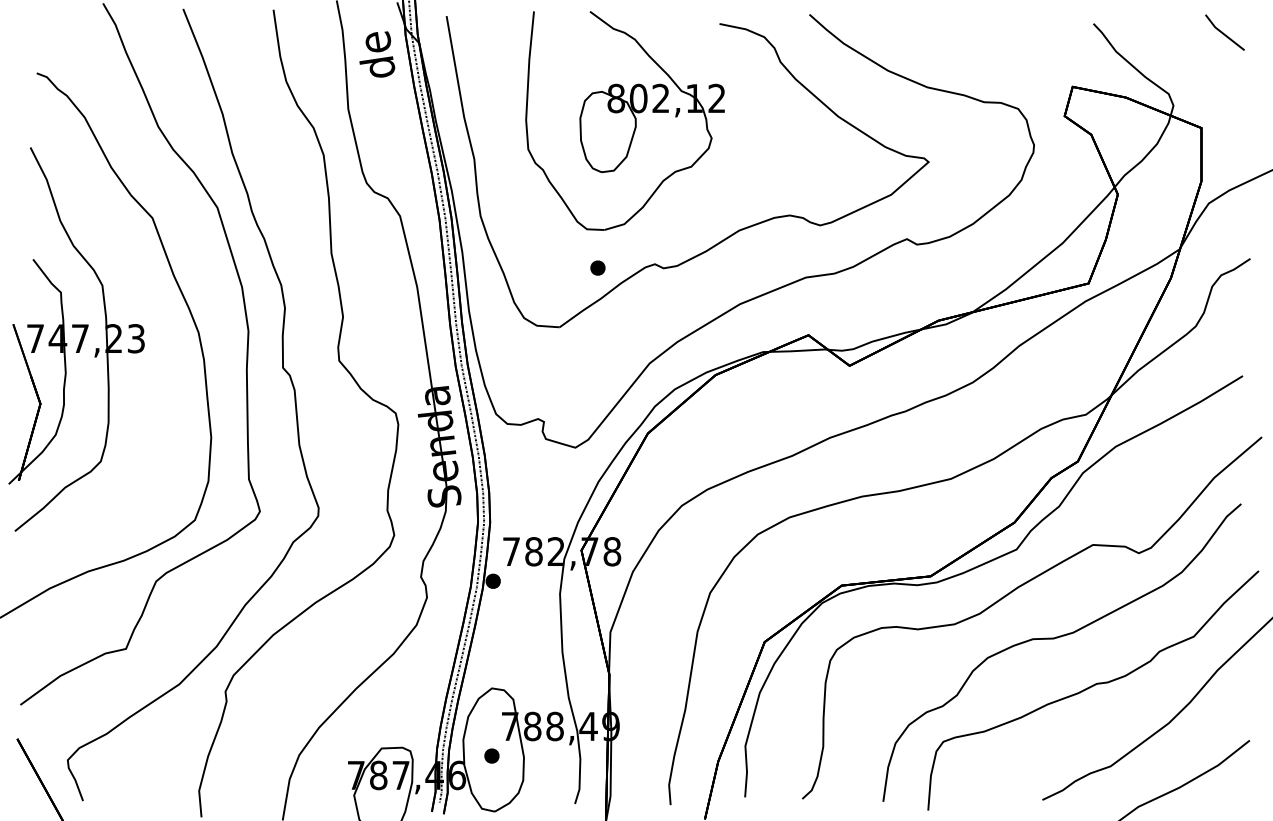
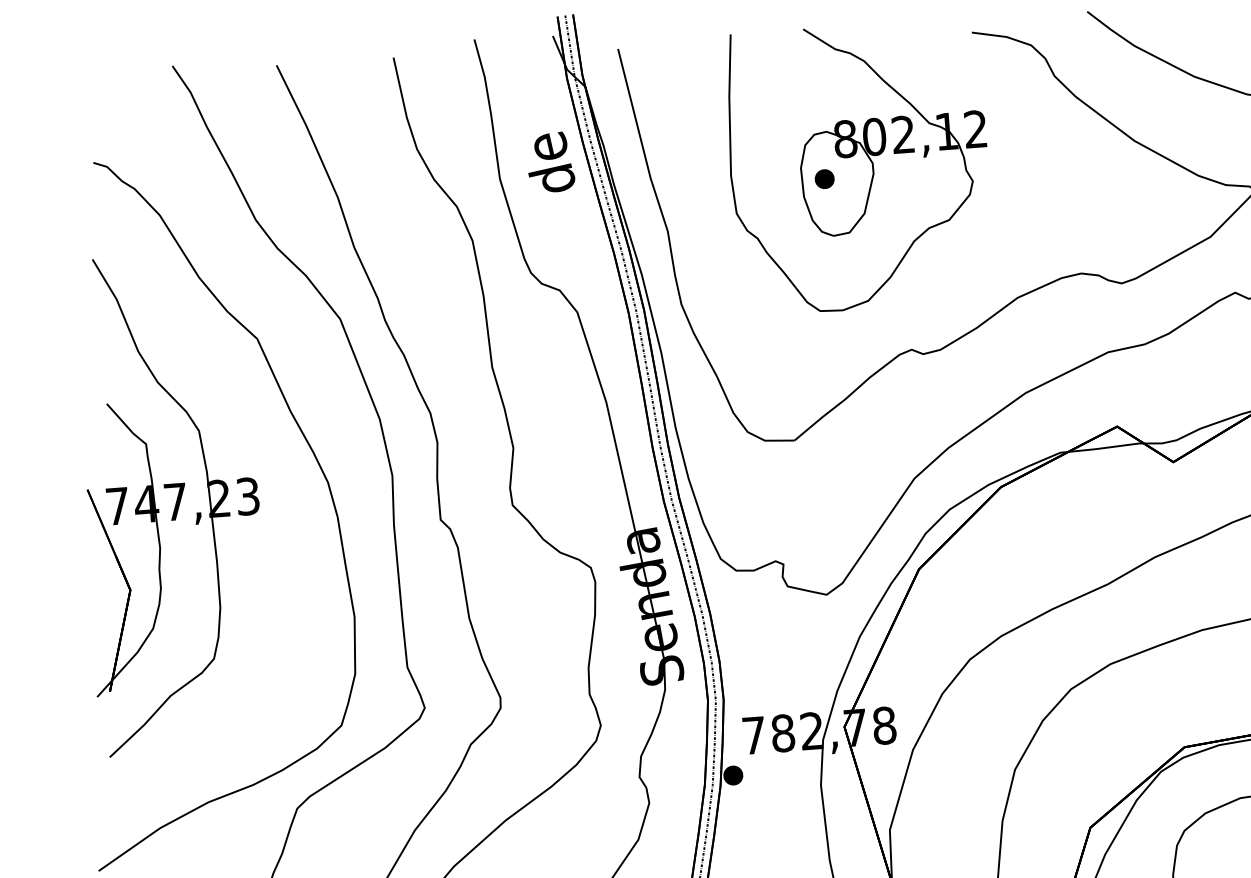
text: (377, 54) -> (550, 162), moved
part: (597, 267) -> (824, 178), moved

